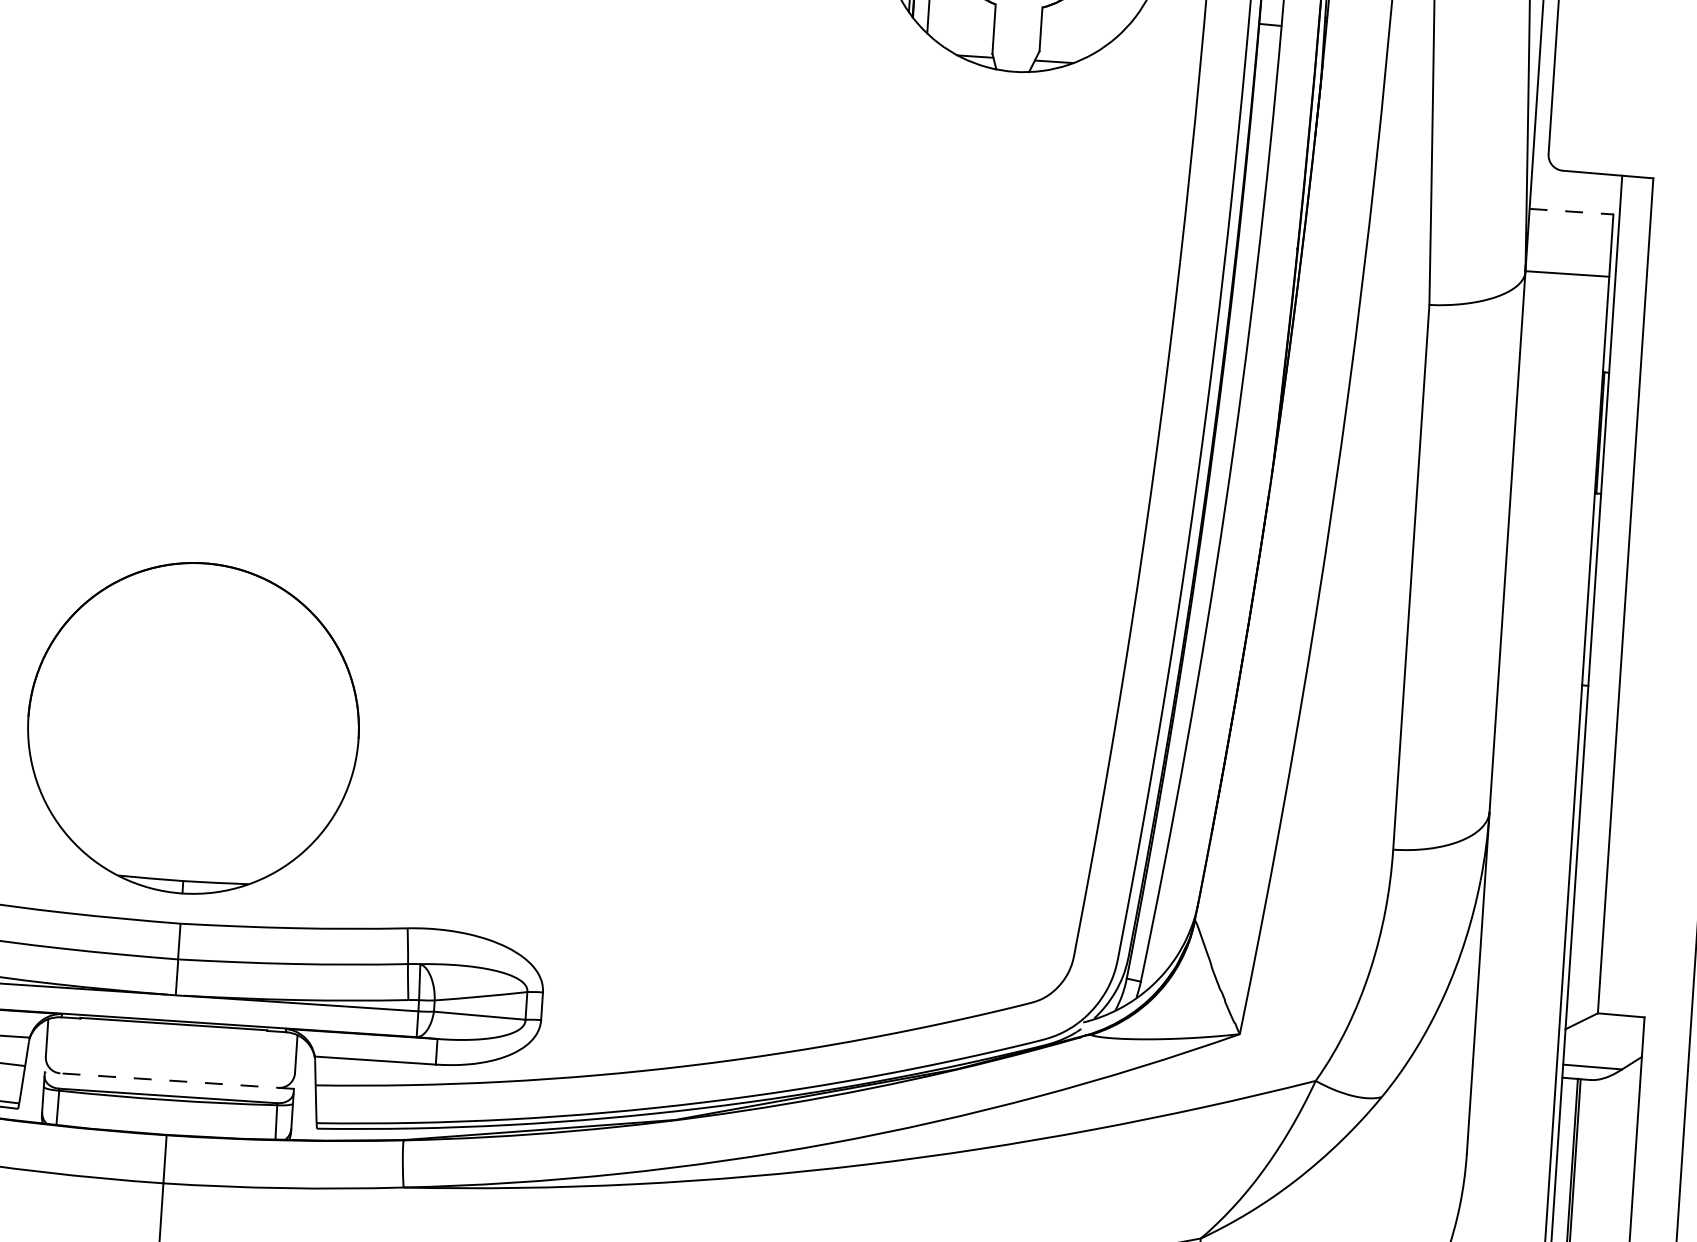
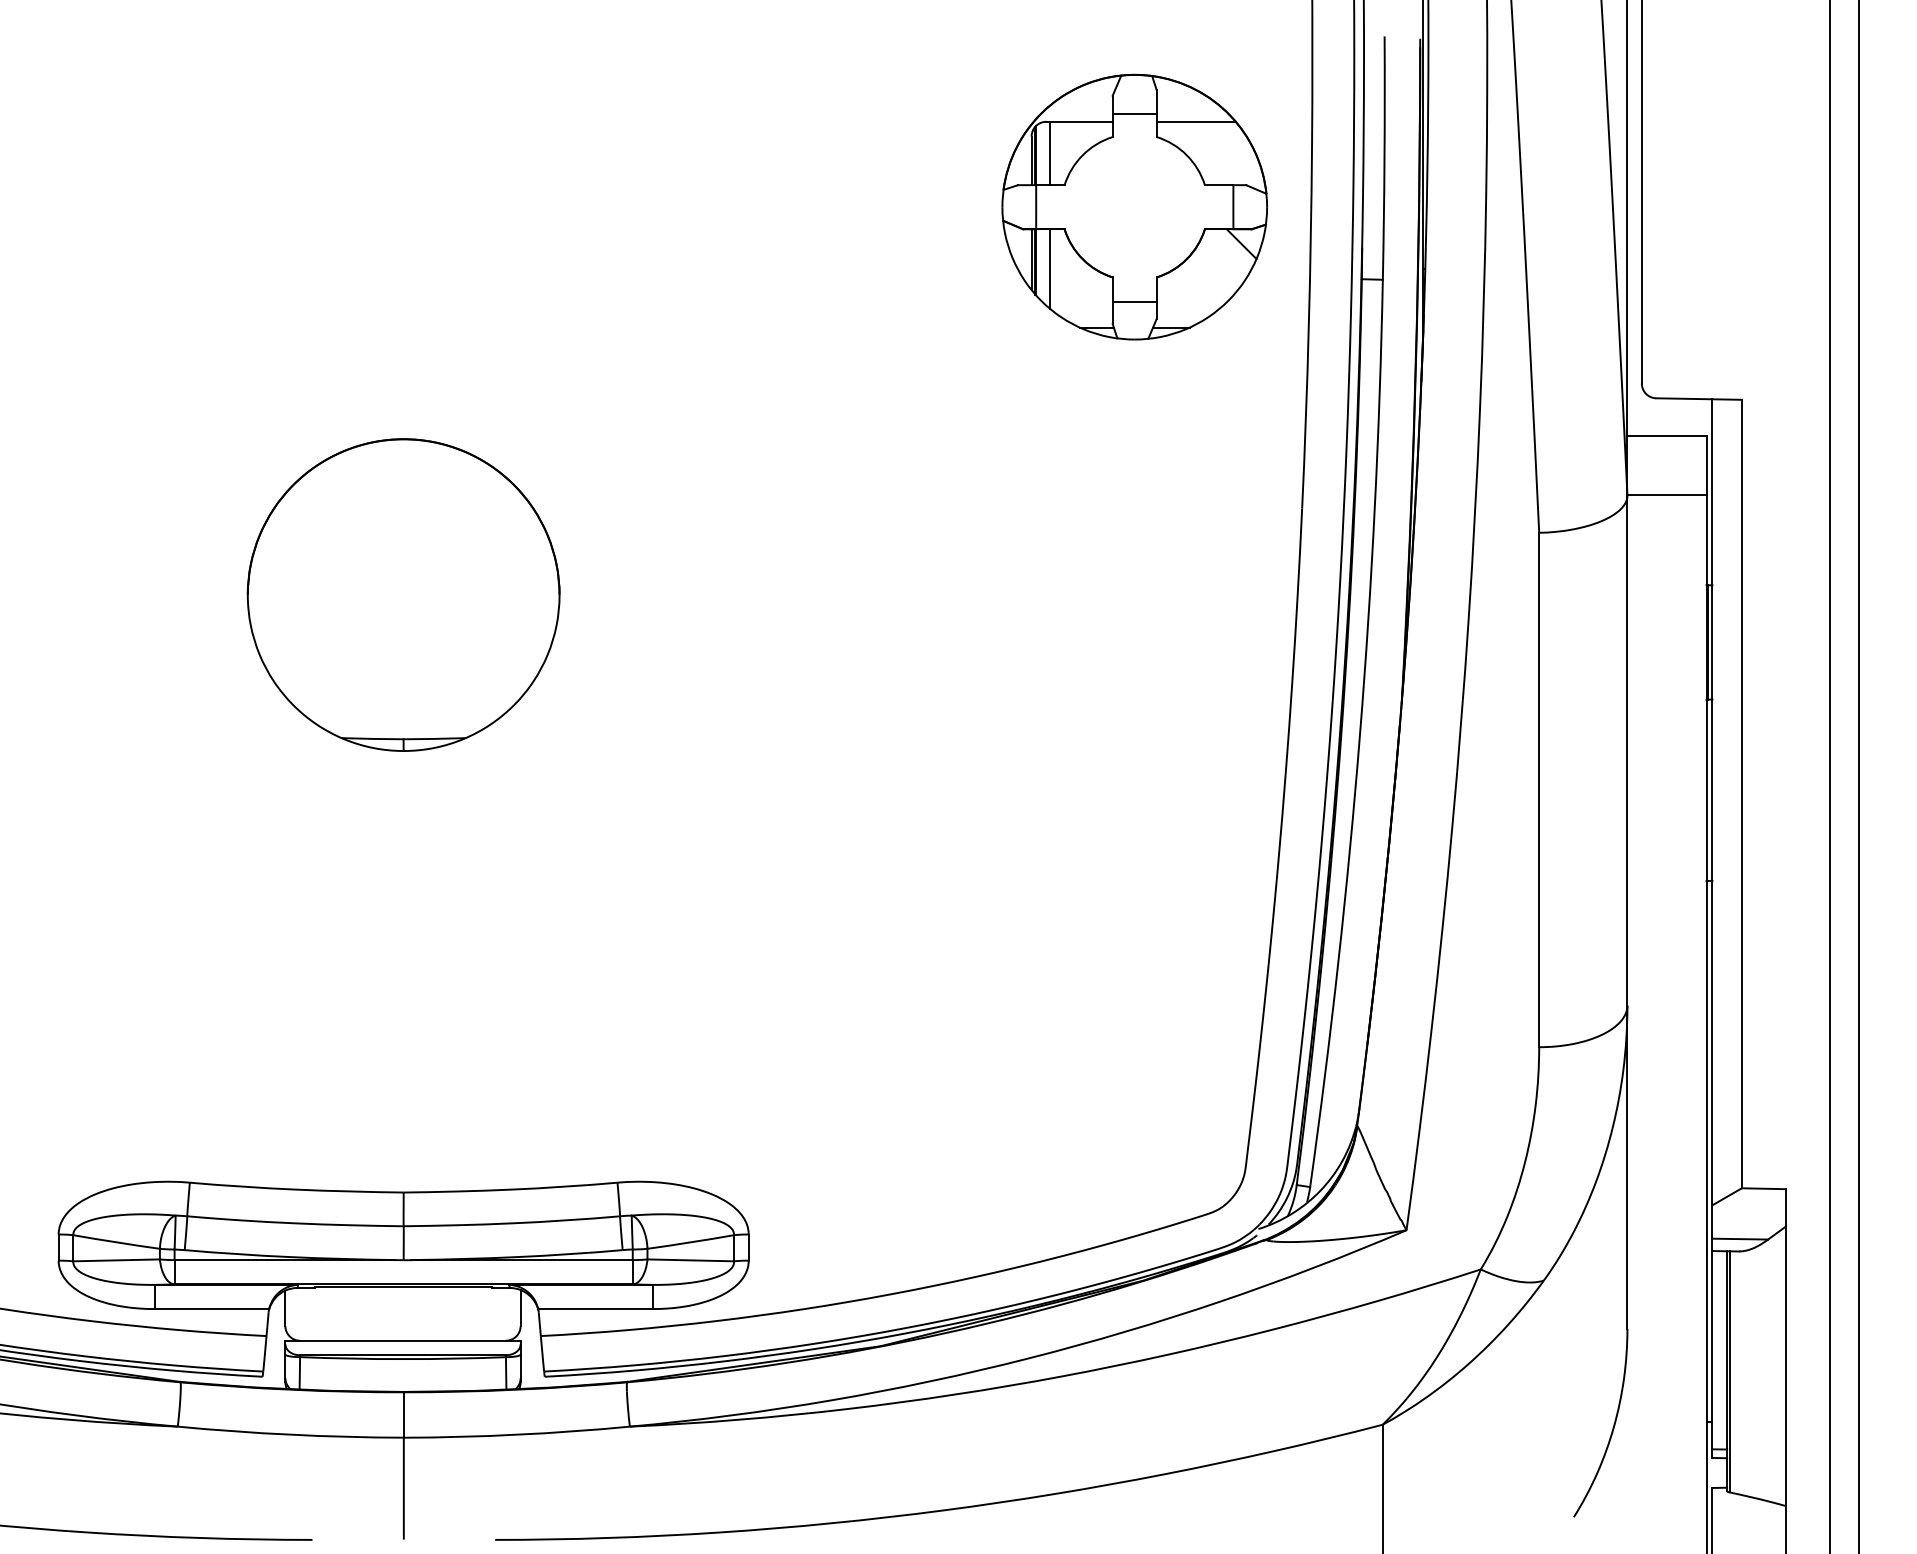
line: (1017, 31) -> (1134, 301), added
line: (1570, 211) -> (1666, 436), dashed -> solid
part: (193, 727) -> (403, 594), moved
line: (169, 1080) -> (403, 1340), dashed -> solid

